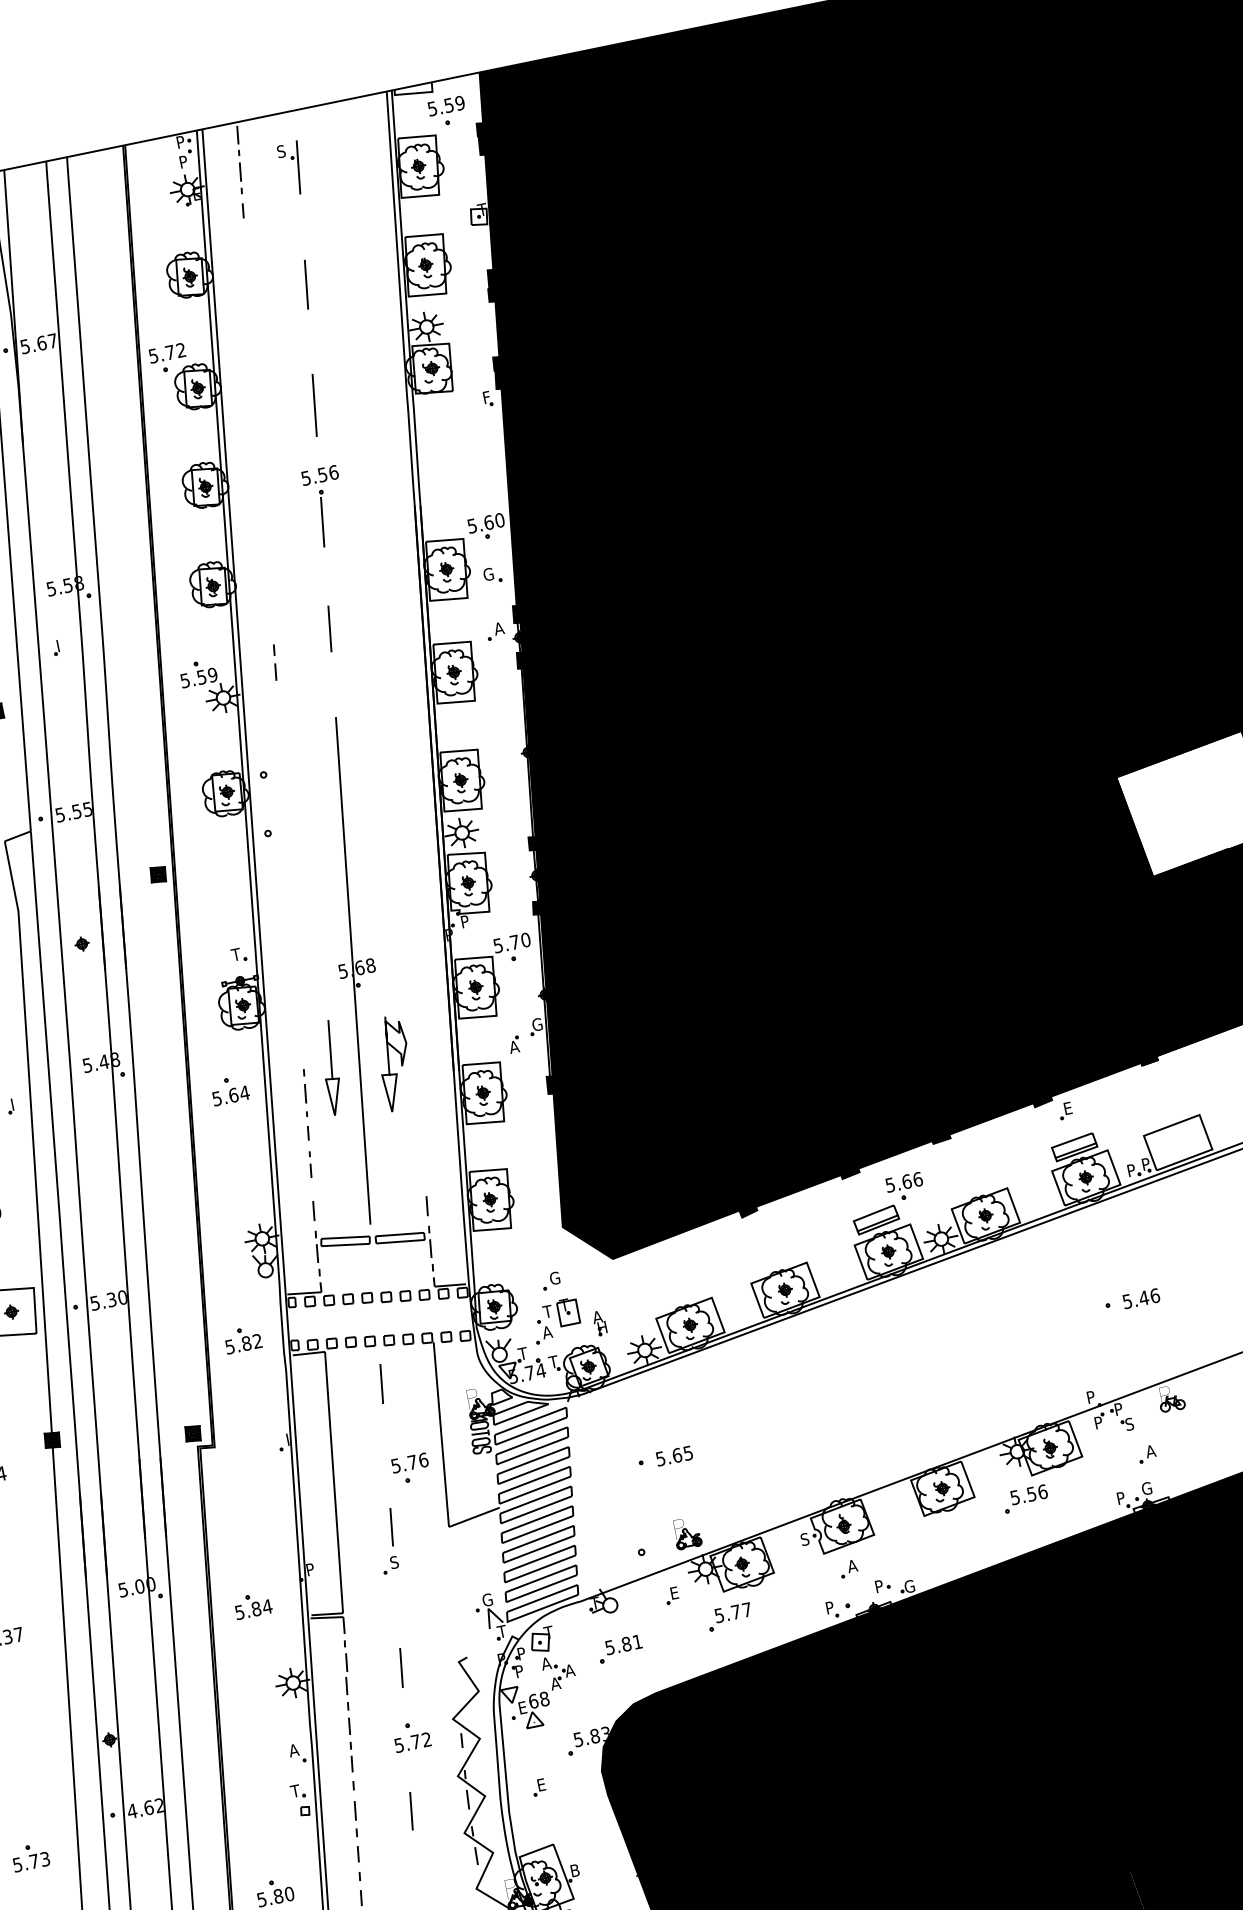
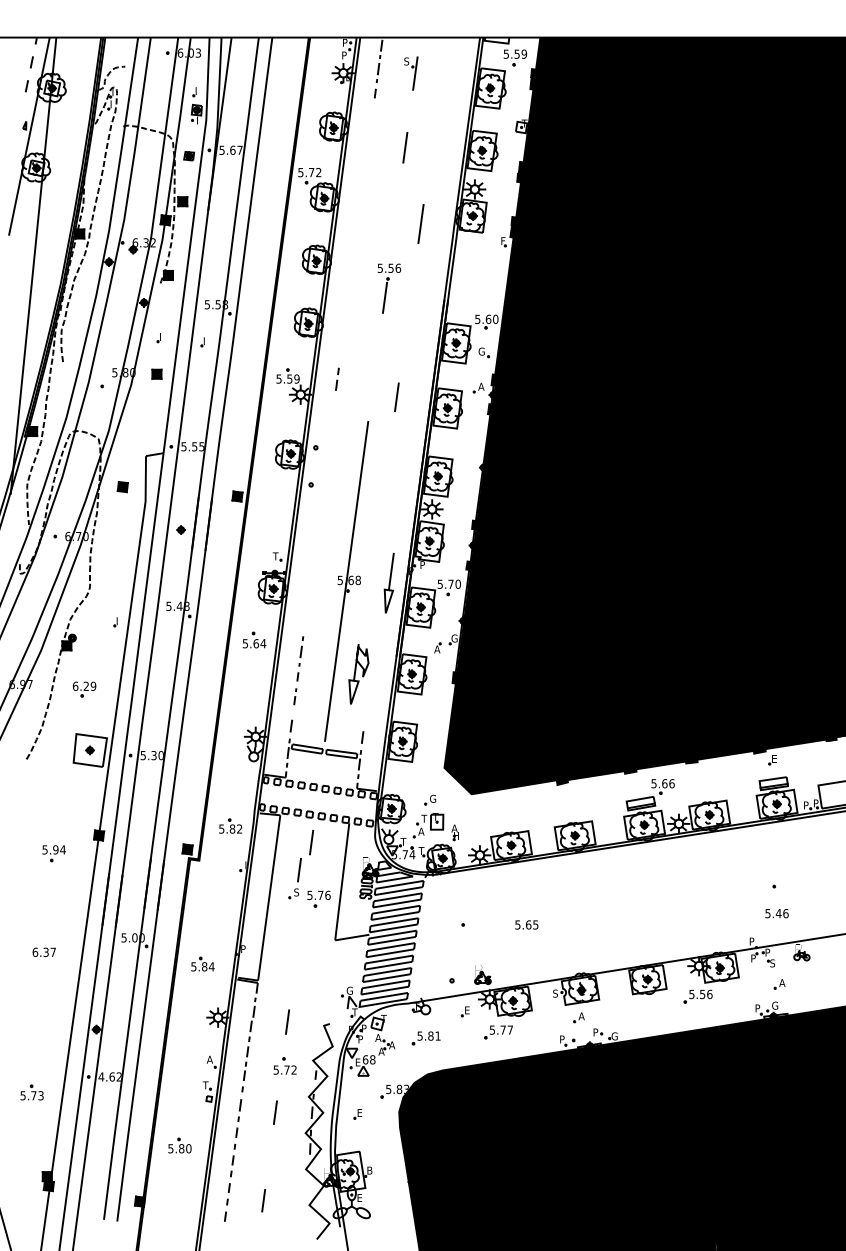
line: (313, 404) -> (420, 223), moved
line: (329, 627) -> (396, 396), moved
curve: (389, 1064) -> (355, 674), moved
curve: (330, 1067) -> (389, 582), moved
text: (1140, 1298) -> (776, 913), moved
part: (242, 1338) -> (230, 825), moved
text: (673, 1455) -> (526, 924), moved
part: (386, 1541) -> (294, 878), moved

